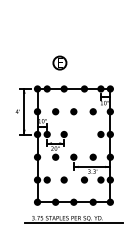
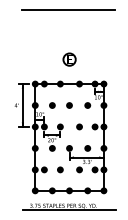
line: (72, 10) -> (68, 10), added
part: (59, 62) -> (69, 59), moved
part: (84, 133) -> (79, 126), added

